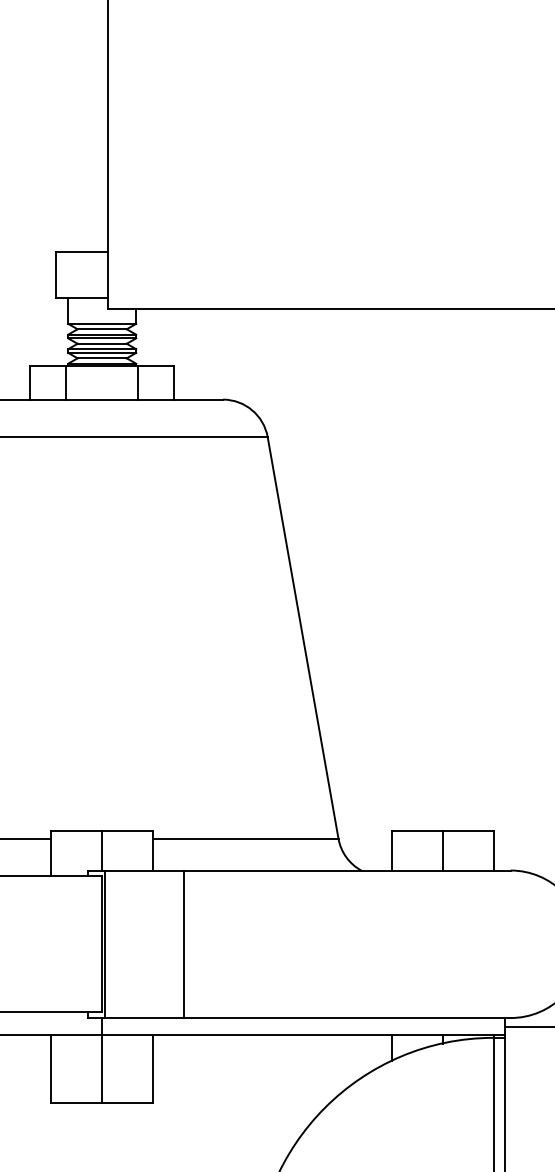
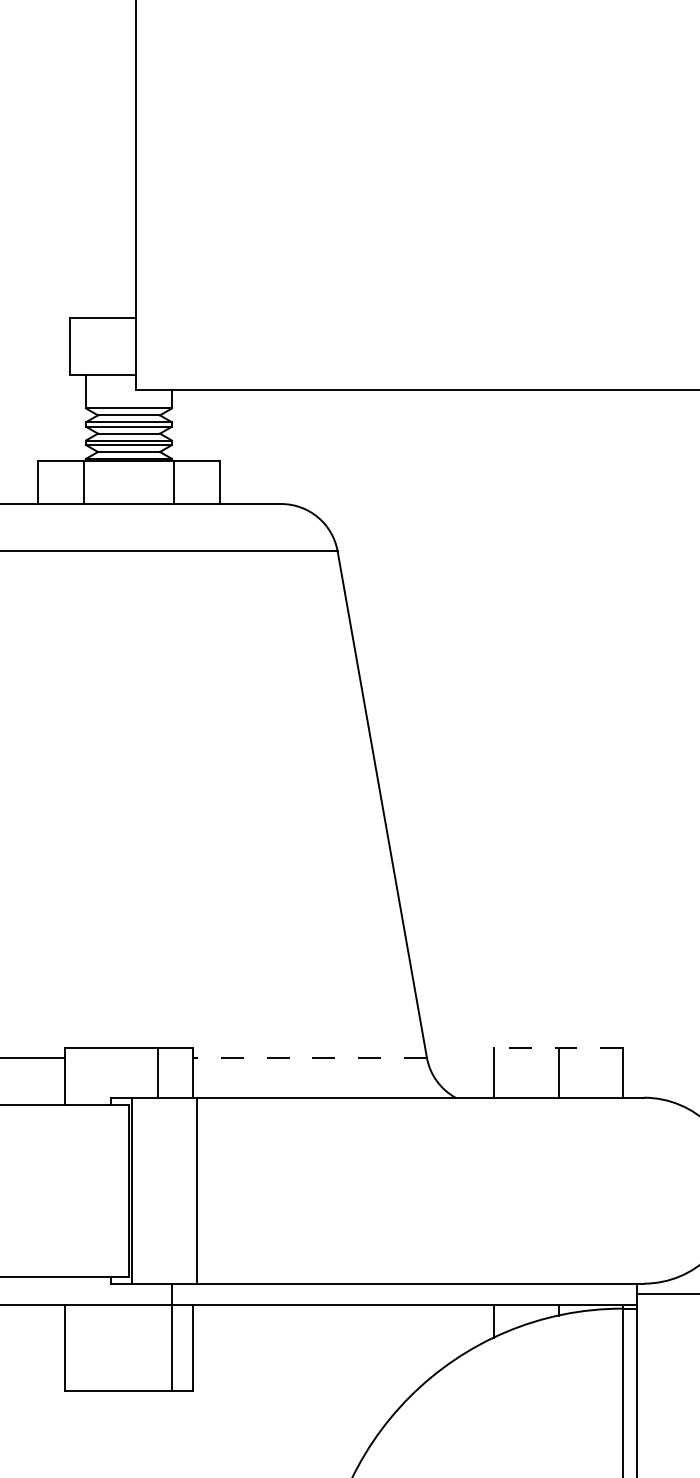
line: (442, 830) -> (558, 1047), solid -> dashed
line: (245, 838) -> (309, 1057), solid -> dashed
line: (102, 850) -> (158, 1072), moved
line: (183, 944) -> (197, 1190), moved
line: (102, 1060) -> (172, 1337), moved

